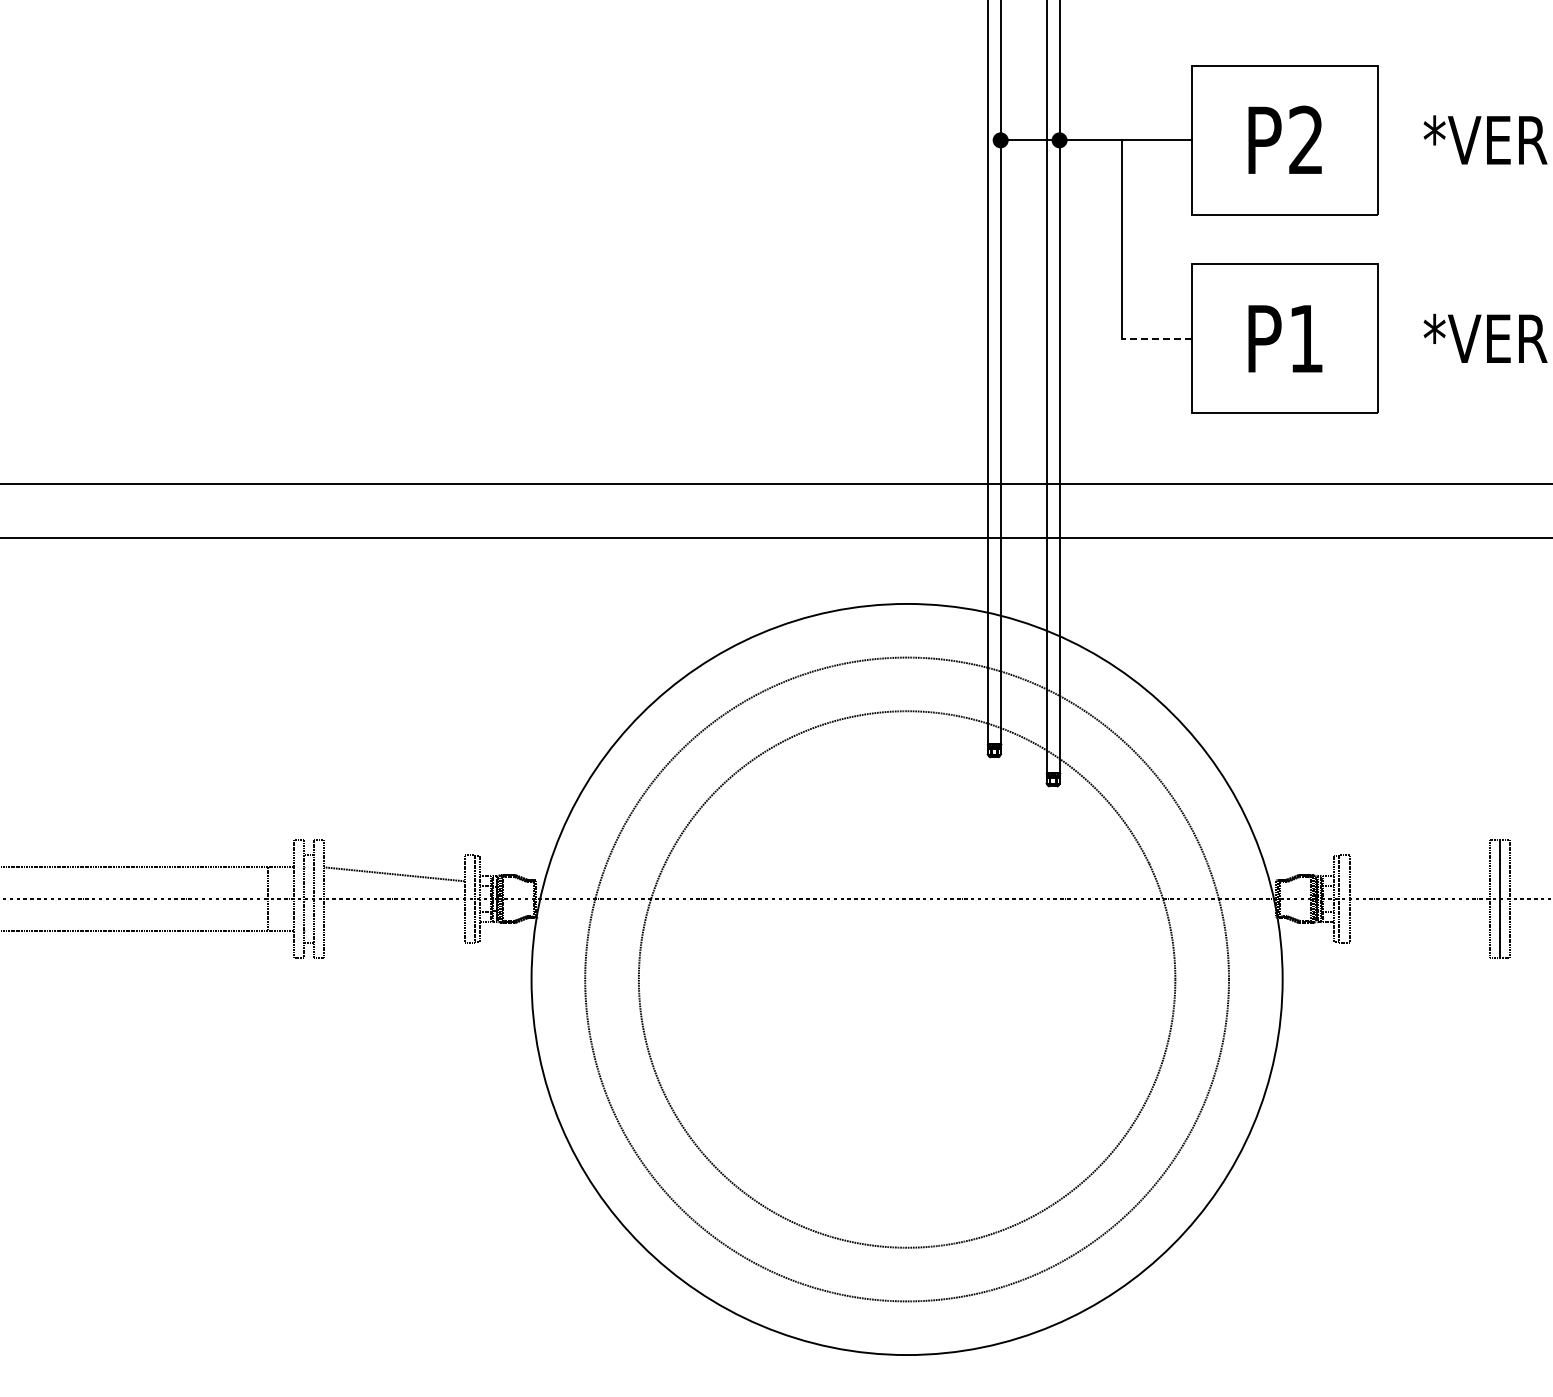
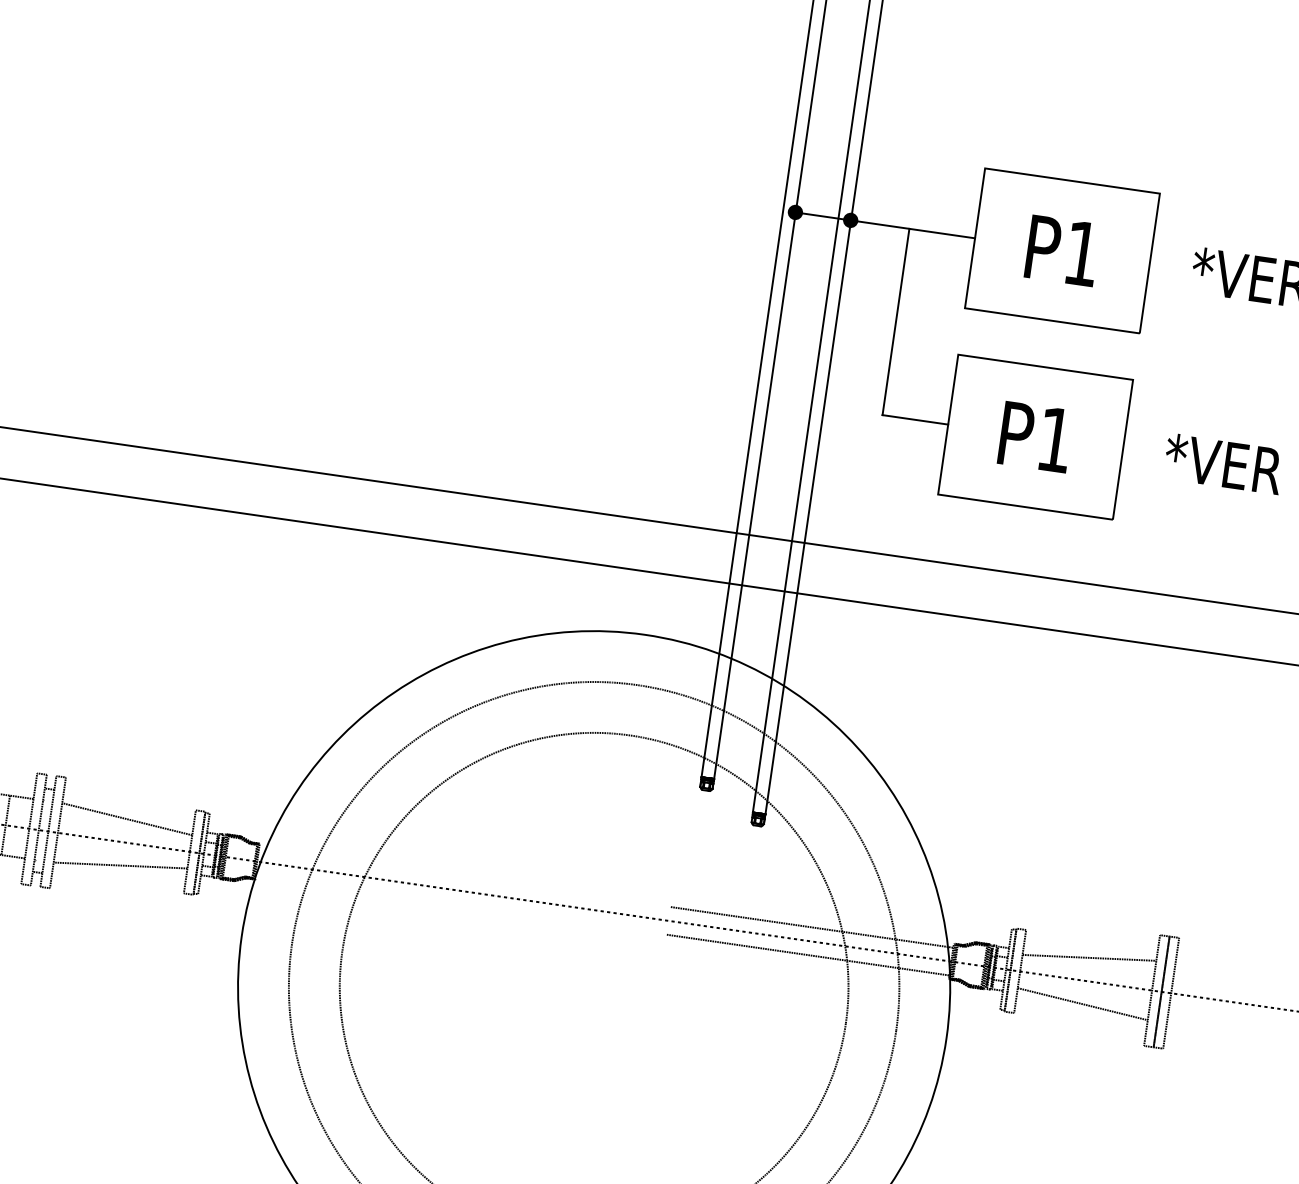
text: (1305, 139) -> (1081, 252), P2 -> P1
line: (1157, 338) -> (915, 419), dashed -> solid
line: (1419, 874) -> (1089, 957), added
line: (1125, 884) -> (811, 927), added
line: (1125, 913) -> (808, 954), added
line: (394, 923) -> (120, 865), added
line: (1419, 923) -> (1082, 1003), added

